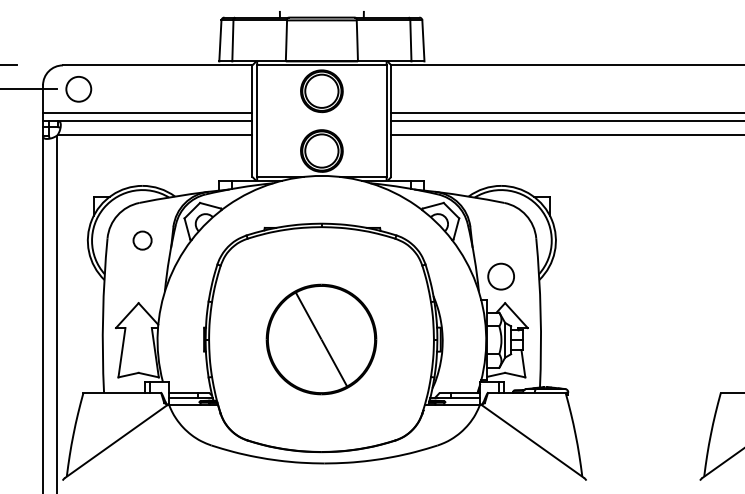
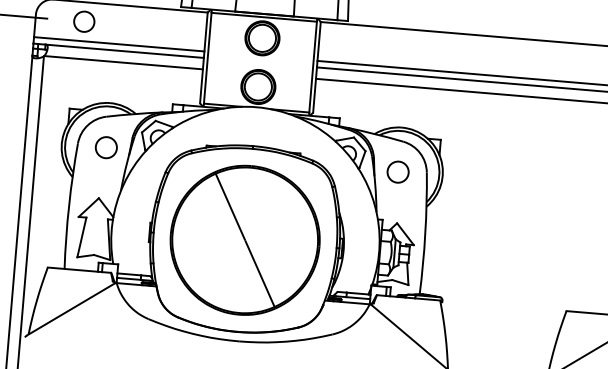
circle: (78, 89) -> (84, 21), moved
circle: (142, 240) -> (106, 147), size x1.43
circle: (500, 276) -> (397, 171), moved
part: (321, 339) -> (245, 240), size x1.67

